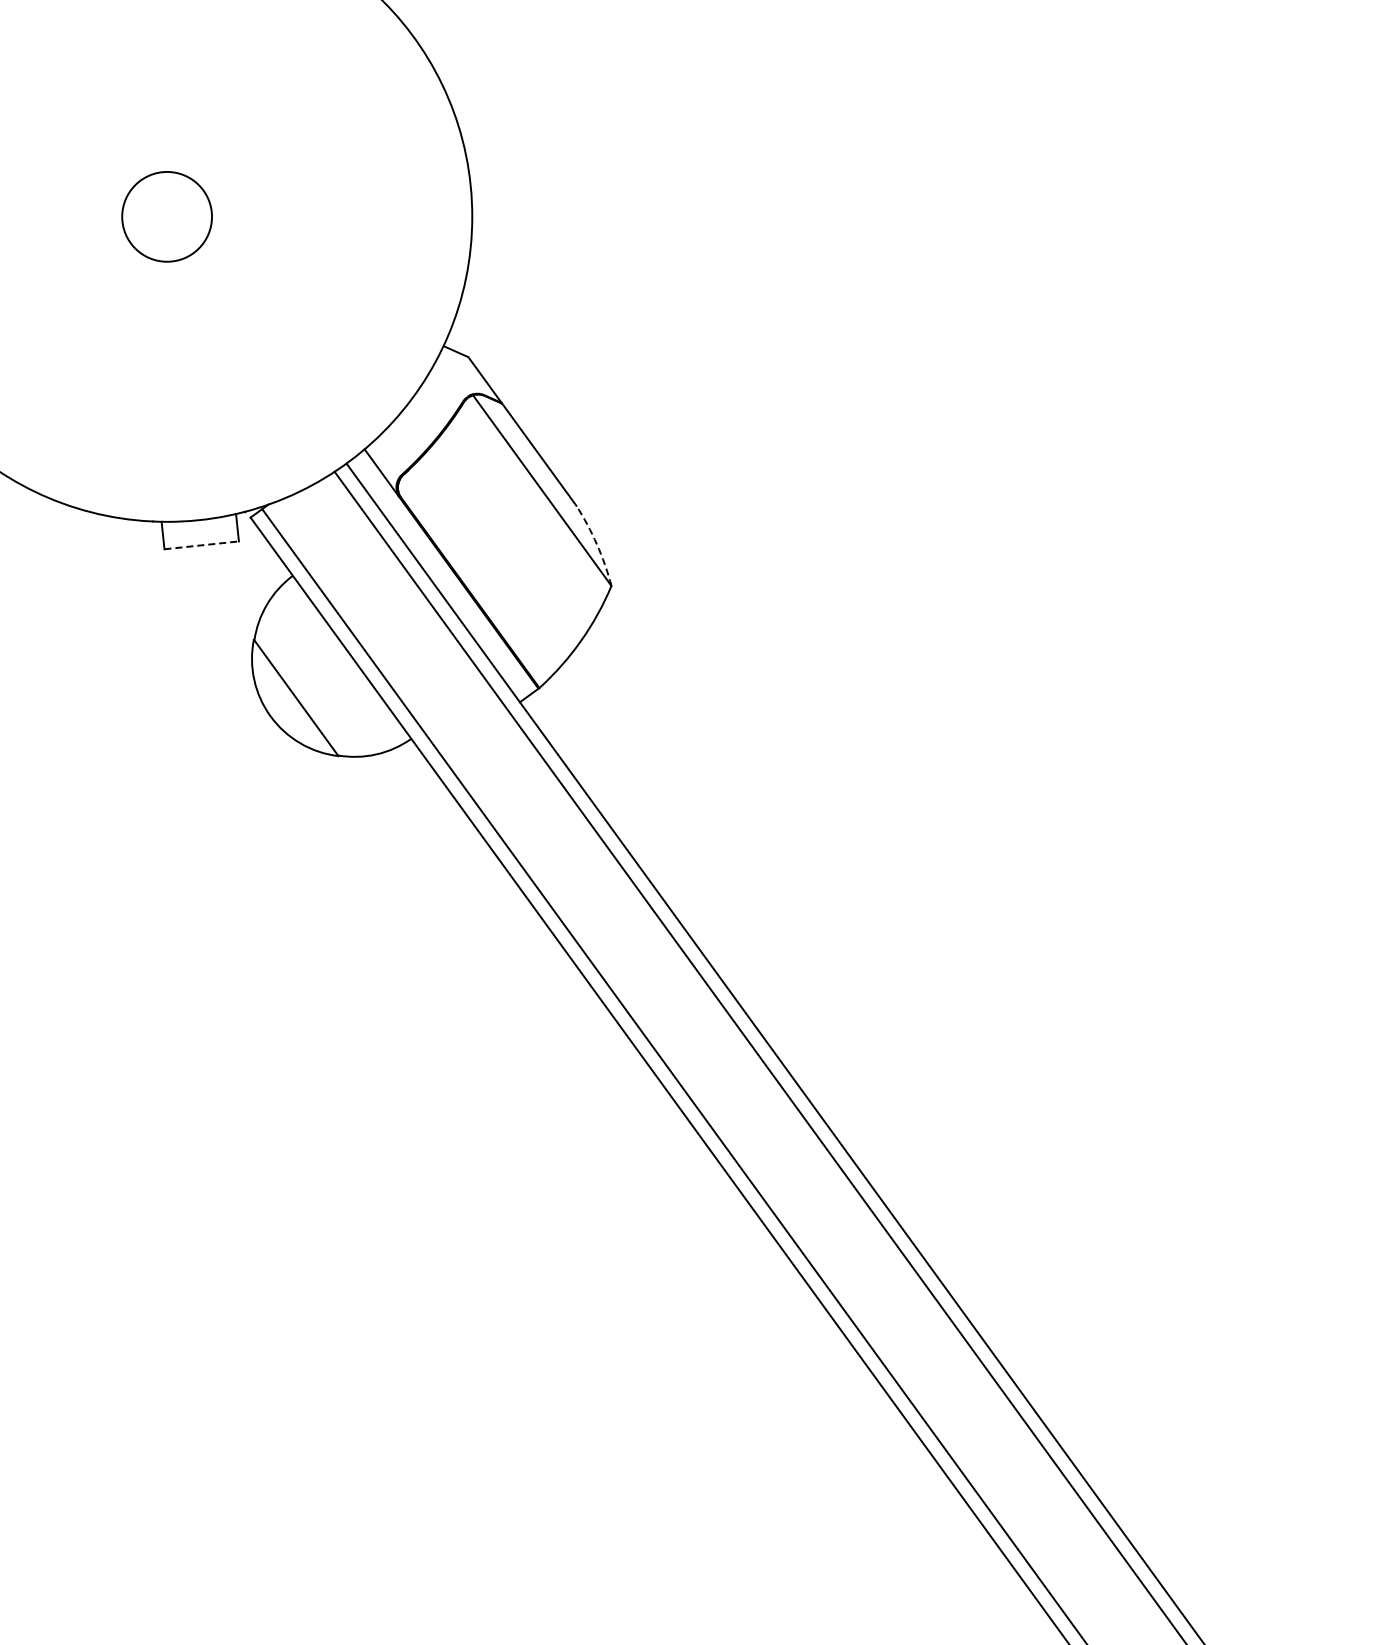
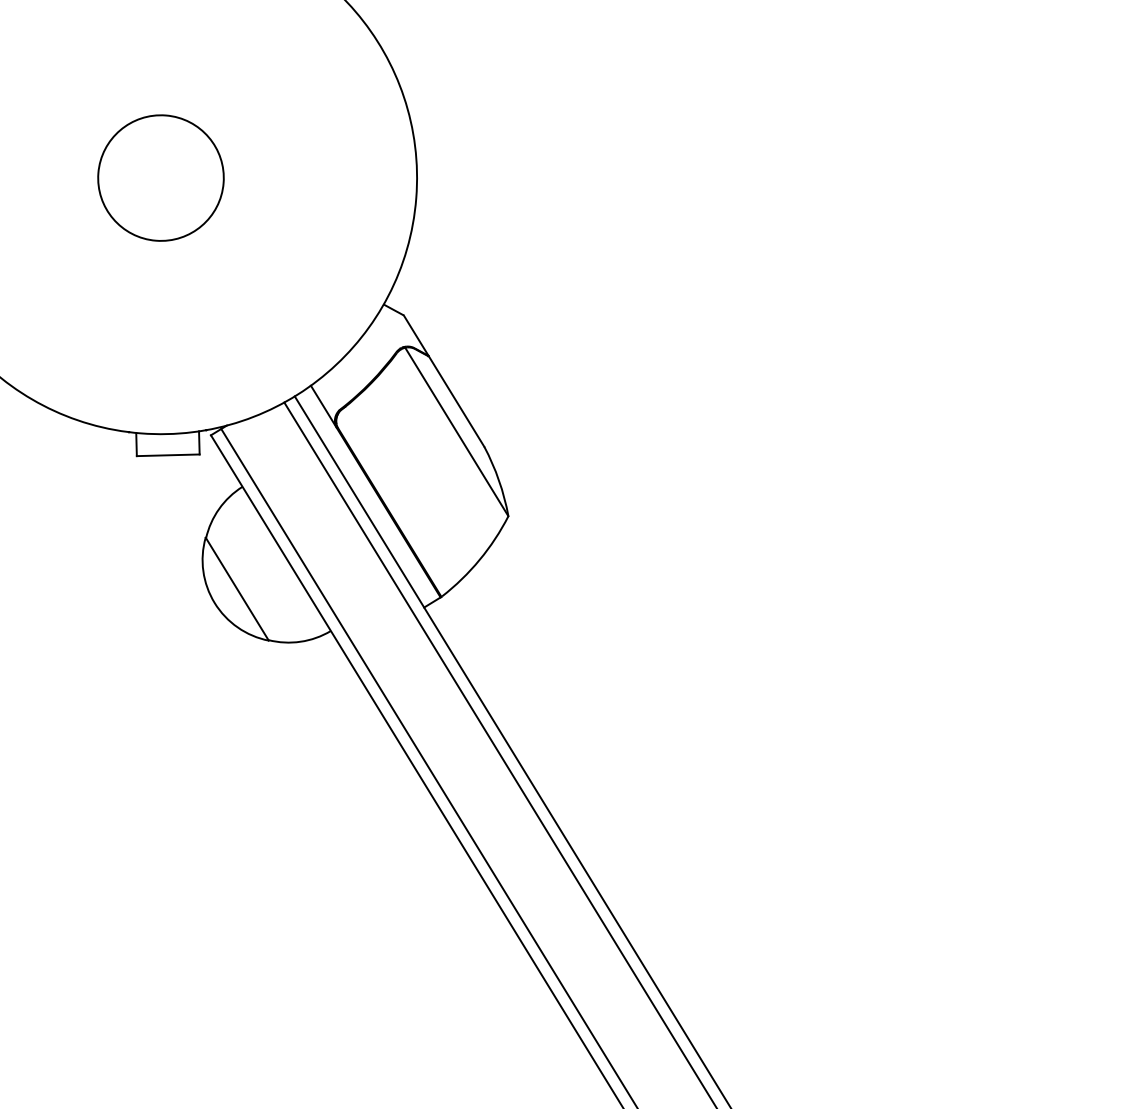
circle: (166, 216) -> (160, 177), size x1.67
arc: (596, 544) -> (498, 480), dashed -> solid
line: (202, 545) -> (168, 455), dashed -> solid

